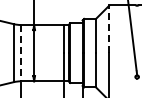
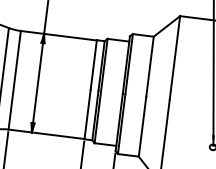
line: (109, 29) -> (174, 58), dashed -> solid
line: (20, 53) -> (13, 80), dashed -> solid

